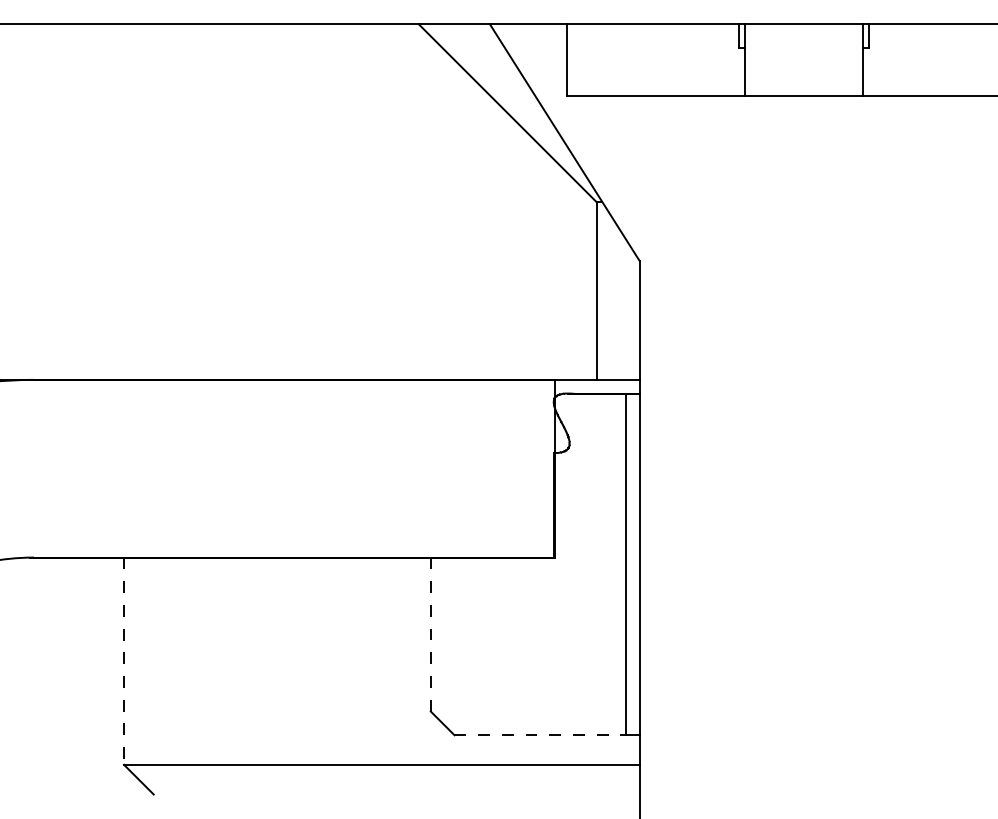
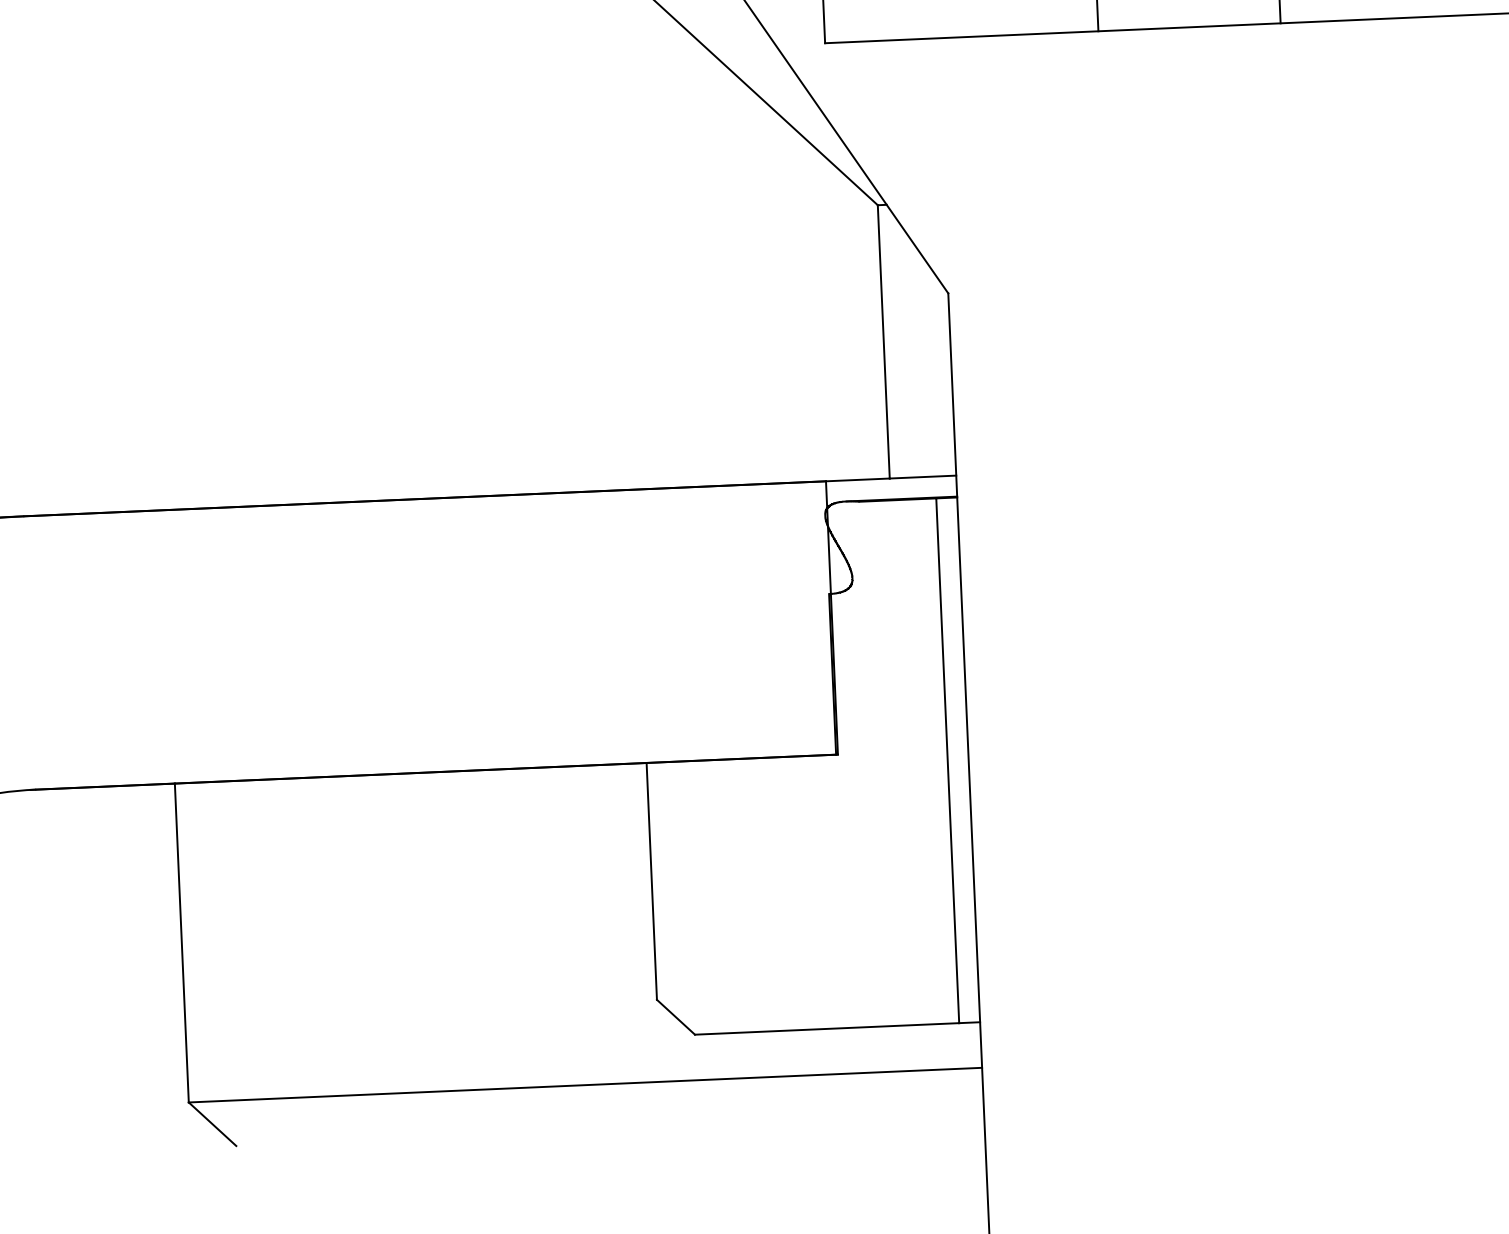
line: (430, 635) -> (651, 882), dashed -> solid
line: (124, 661) -> (182, 943), dashed -> solid
line: (540, 735) -> (827, 1029), dashed -> solid

